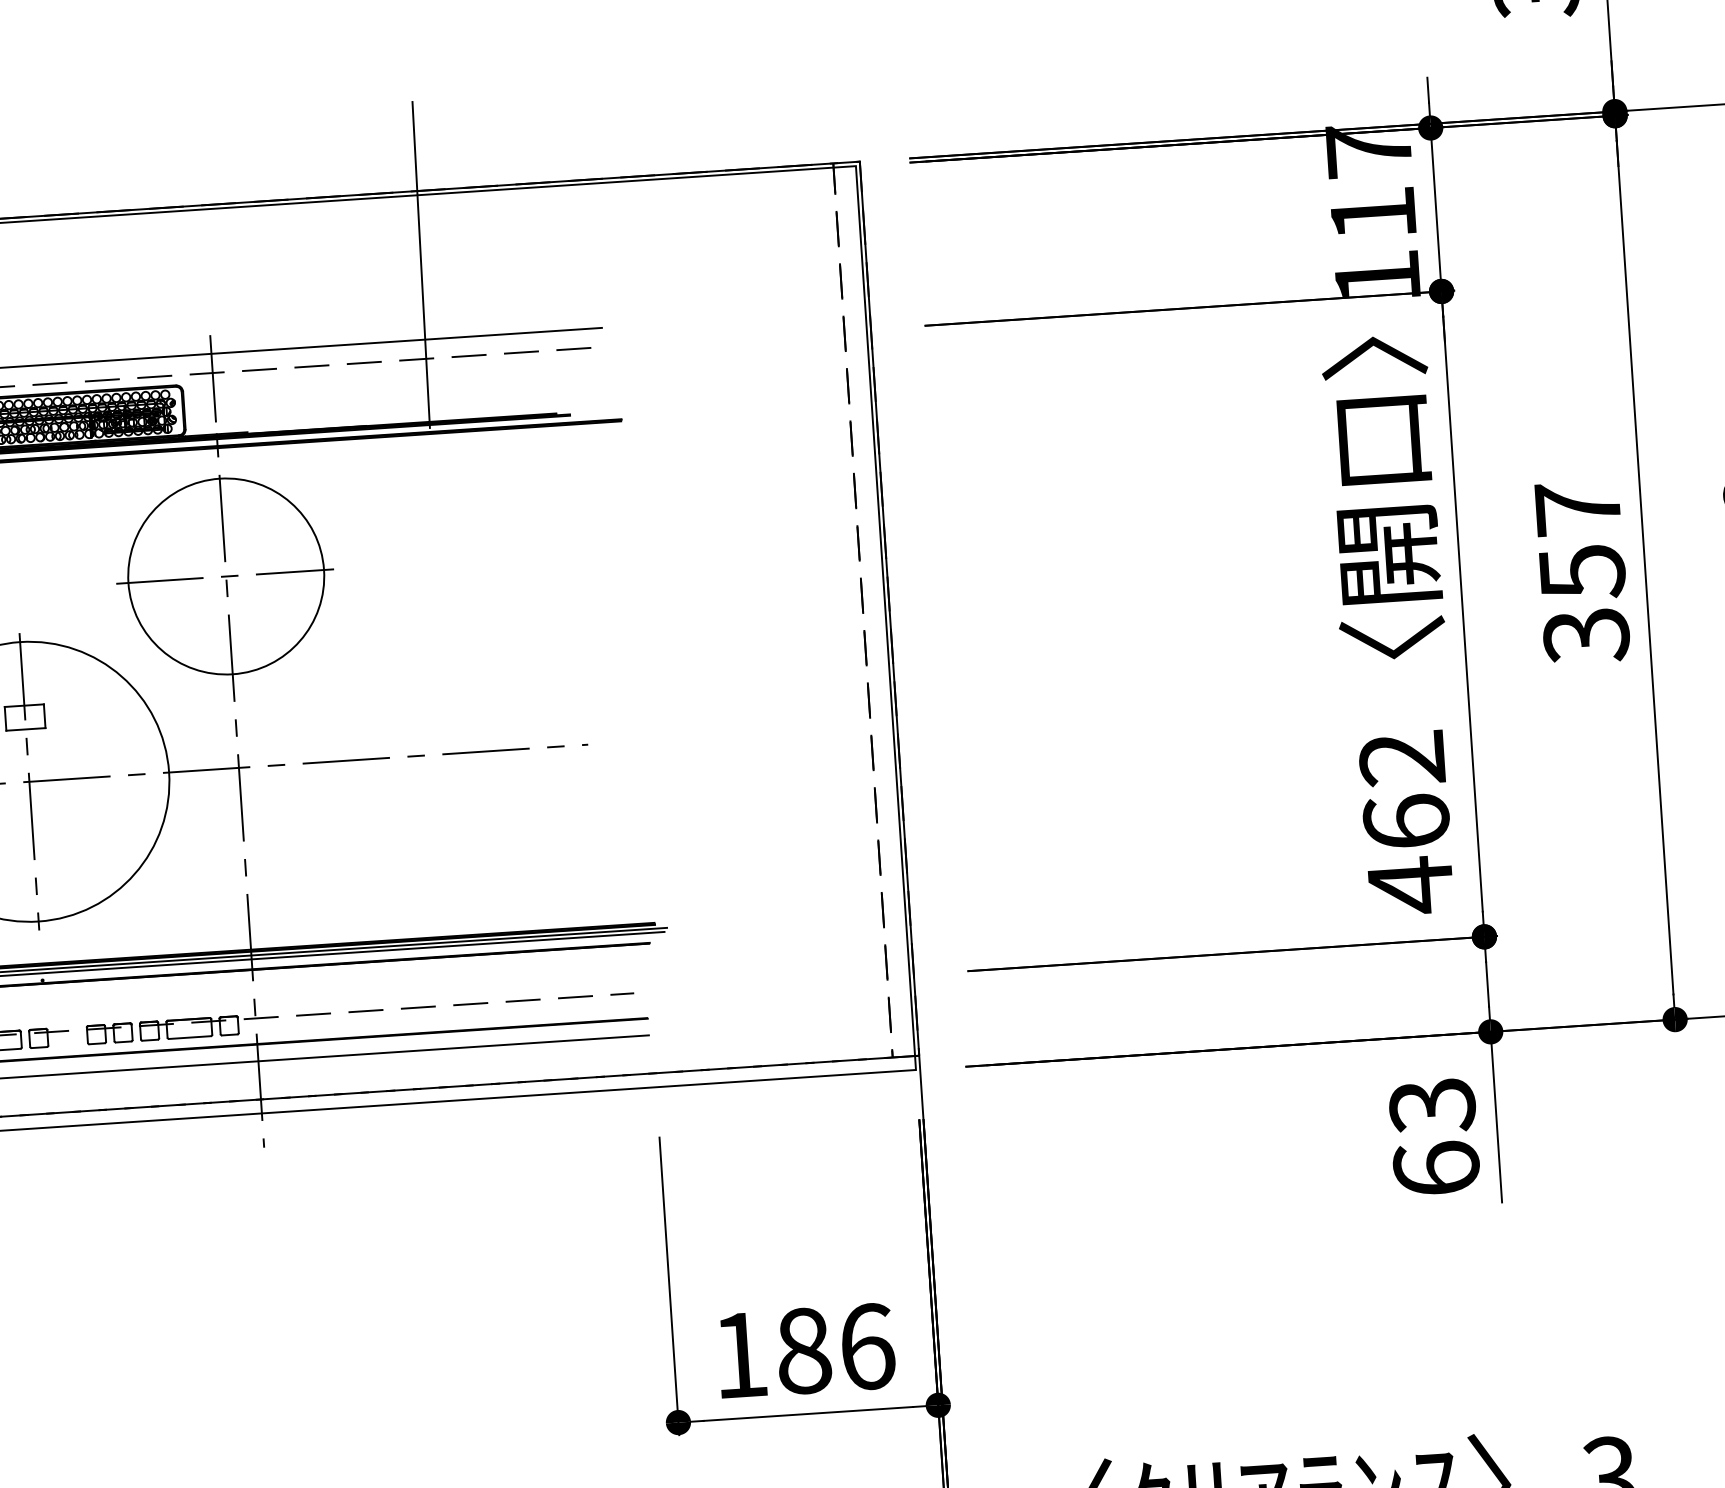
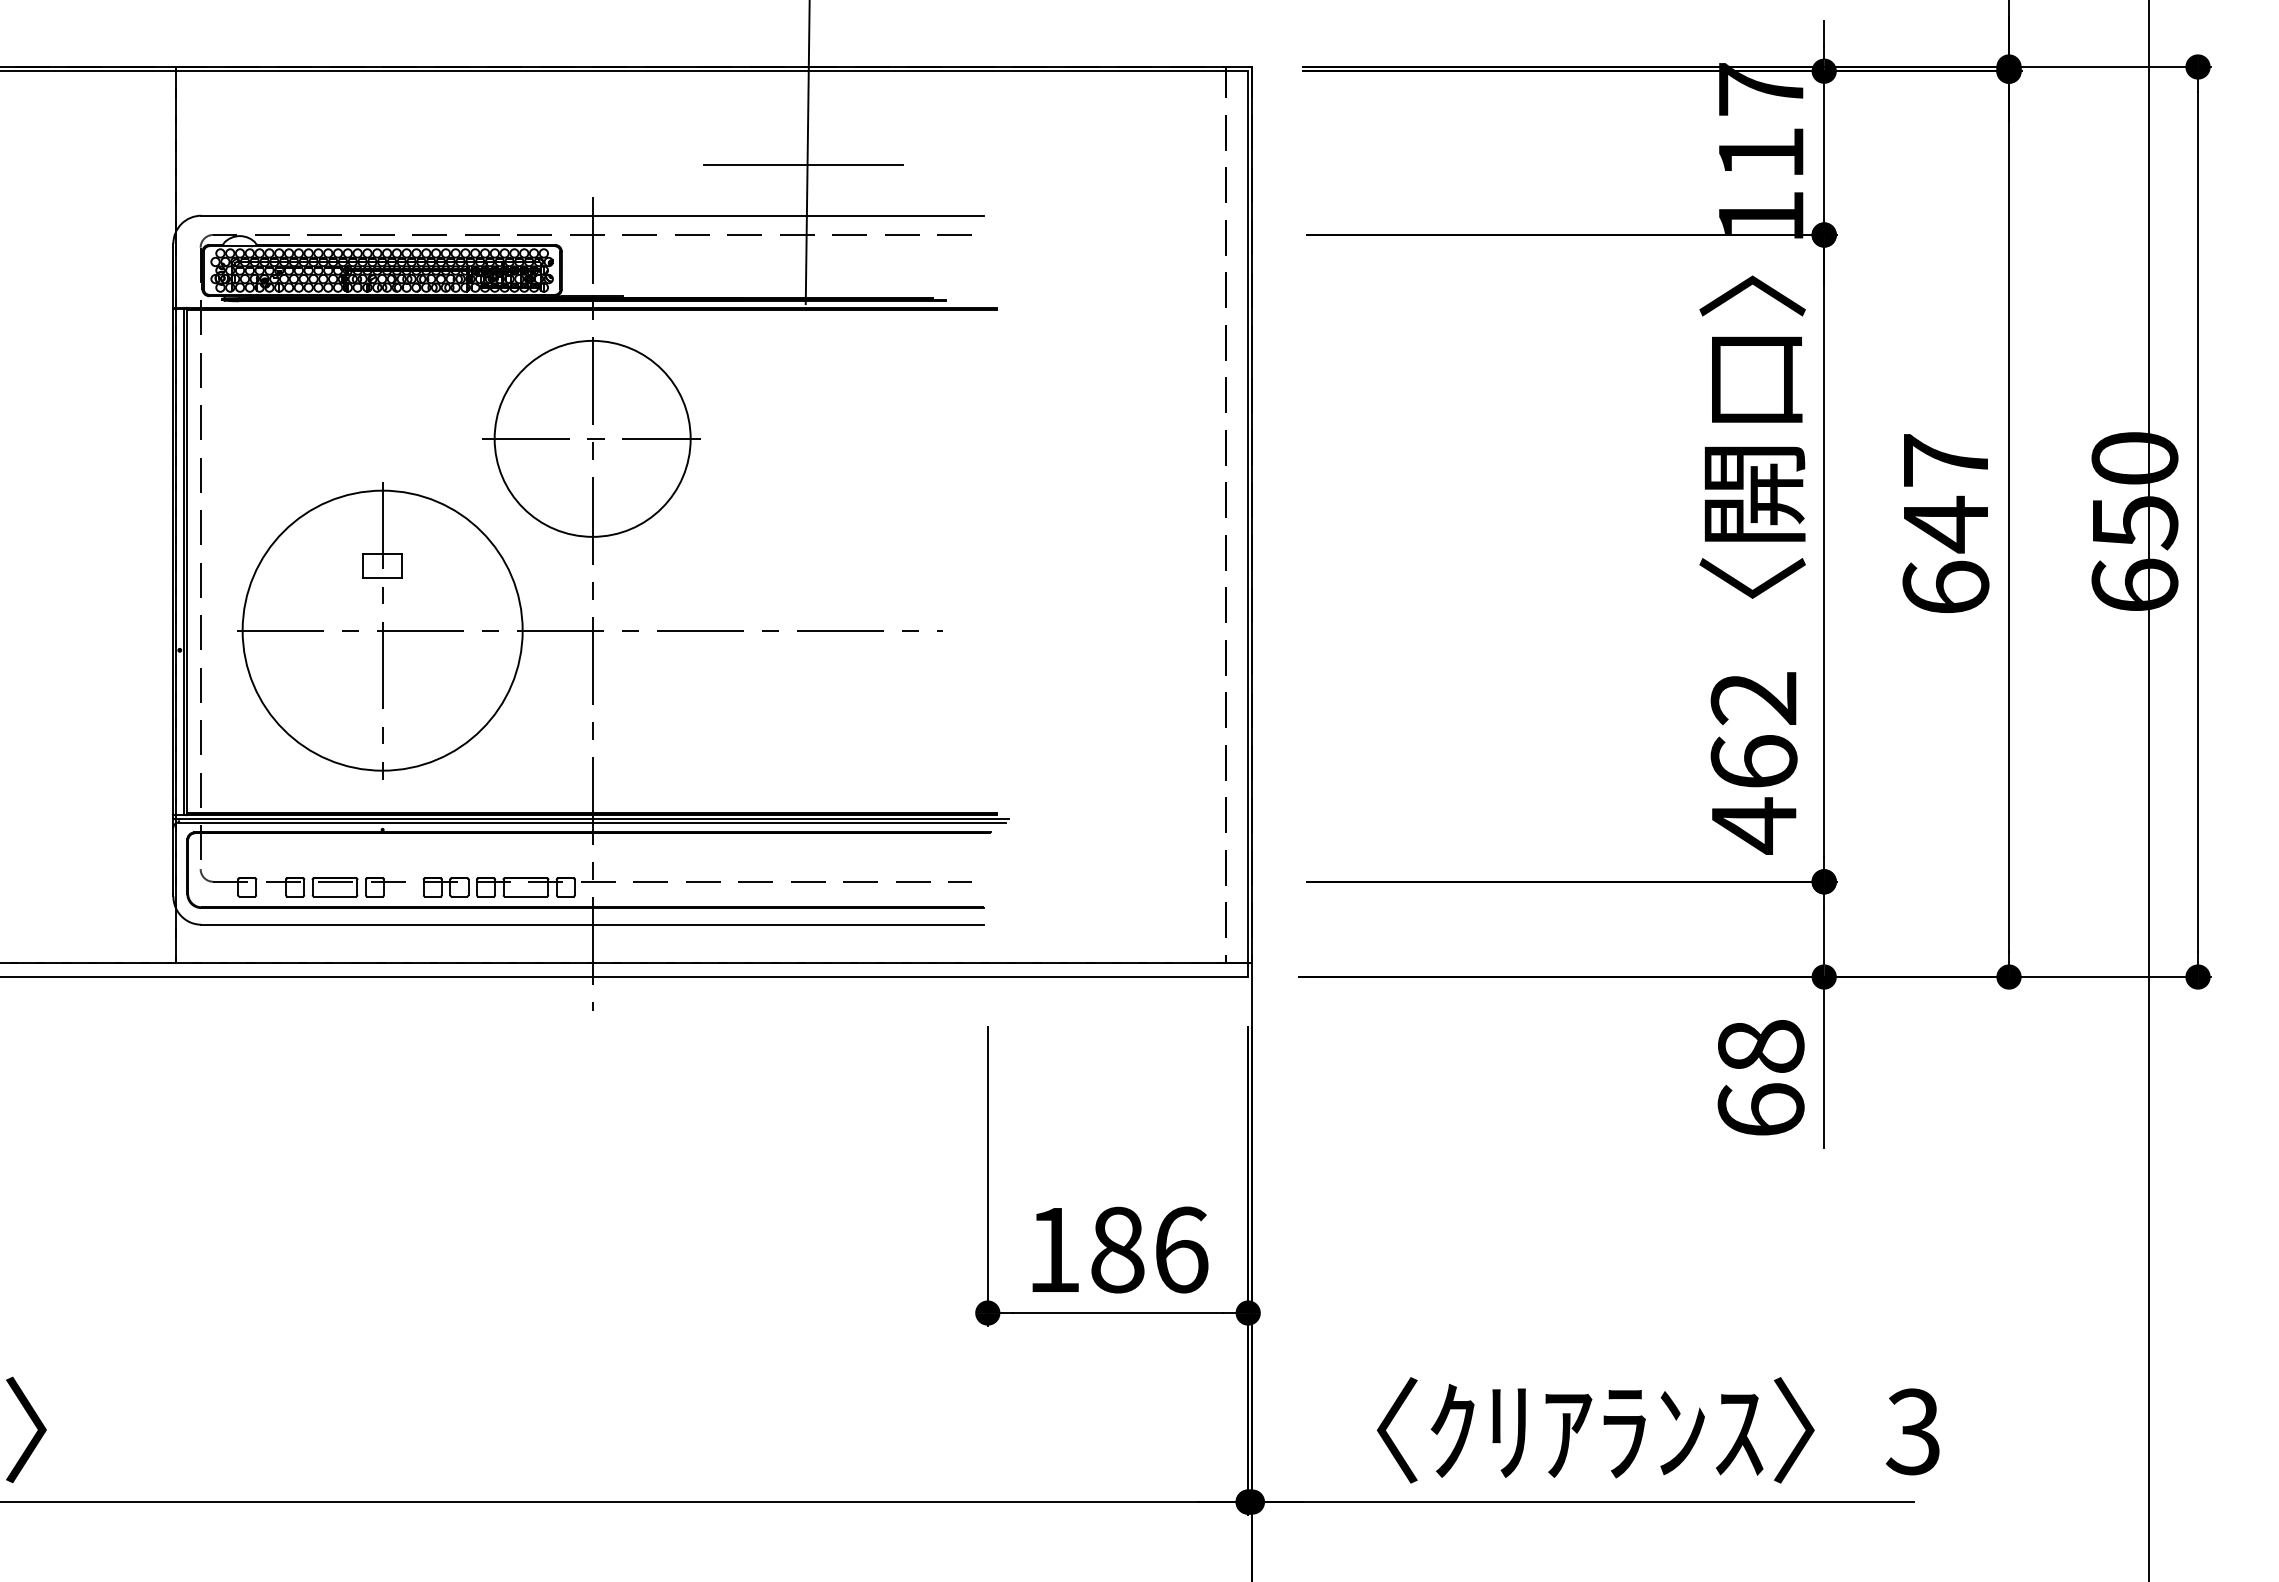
line: (418, 288) -> (803, 164), added
text: (1583, 603) -> (1945, 555), 357 -> 647
text: (1431, 1106) -> (1760, 1047), 63 -> 68

